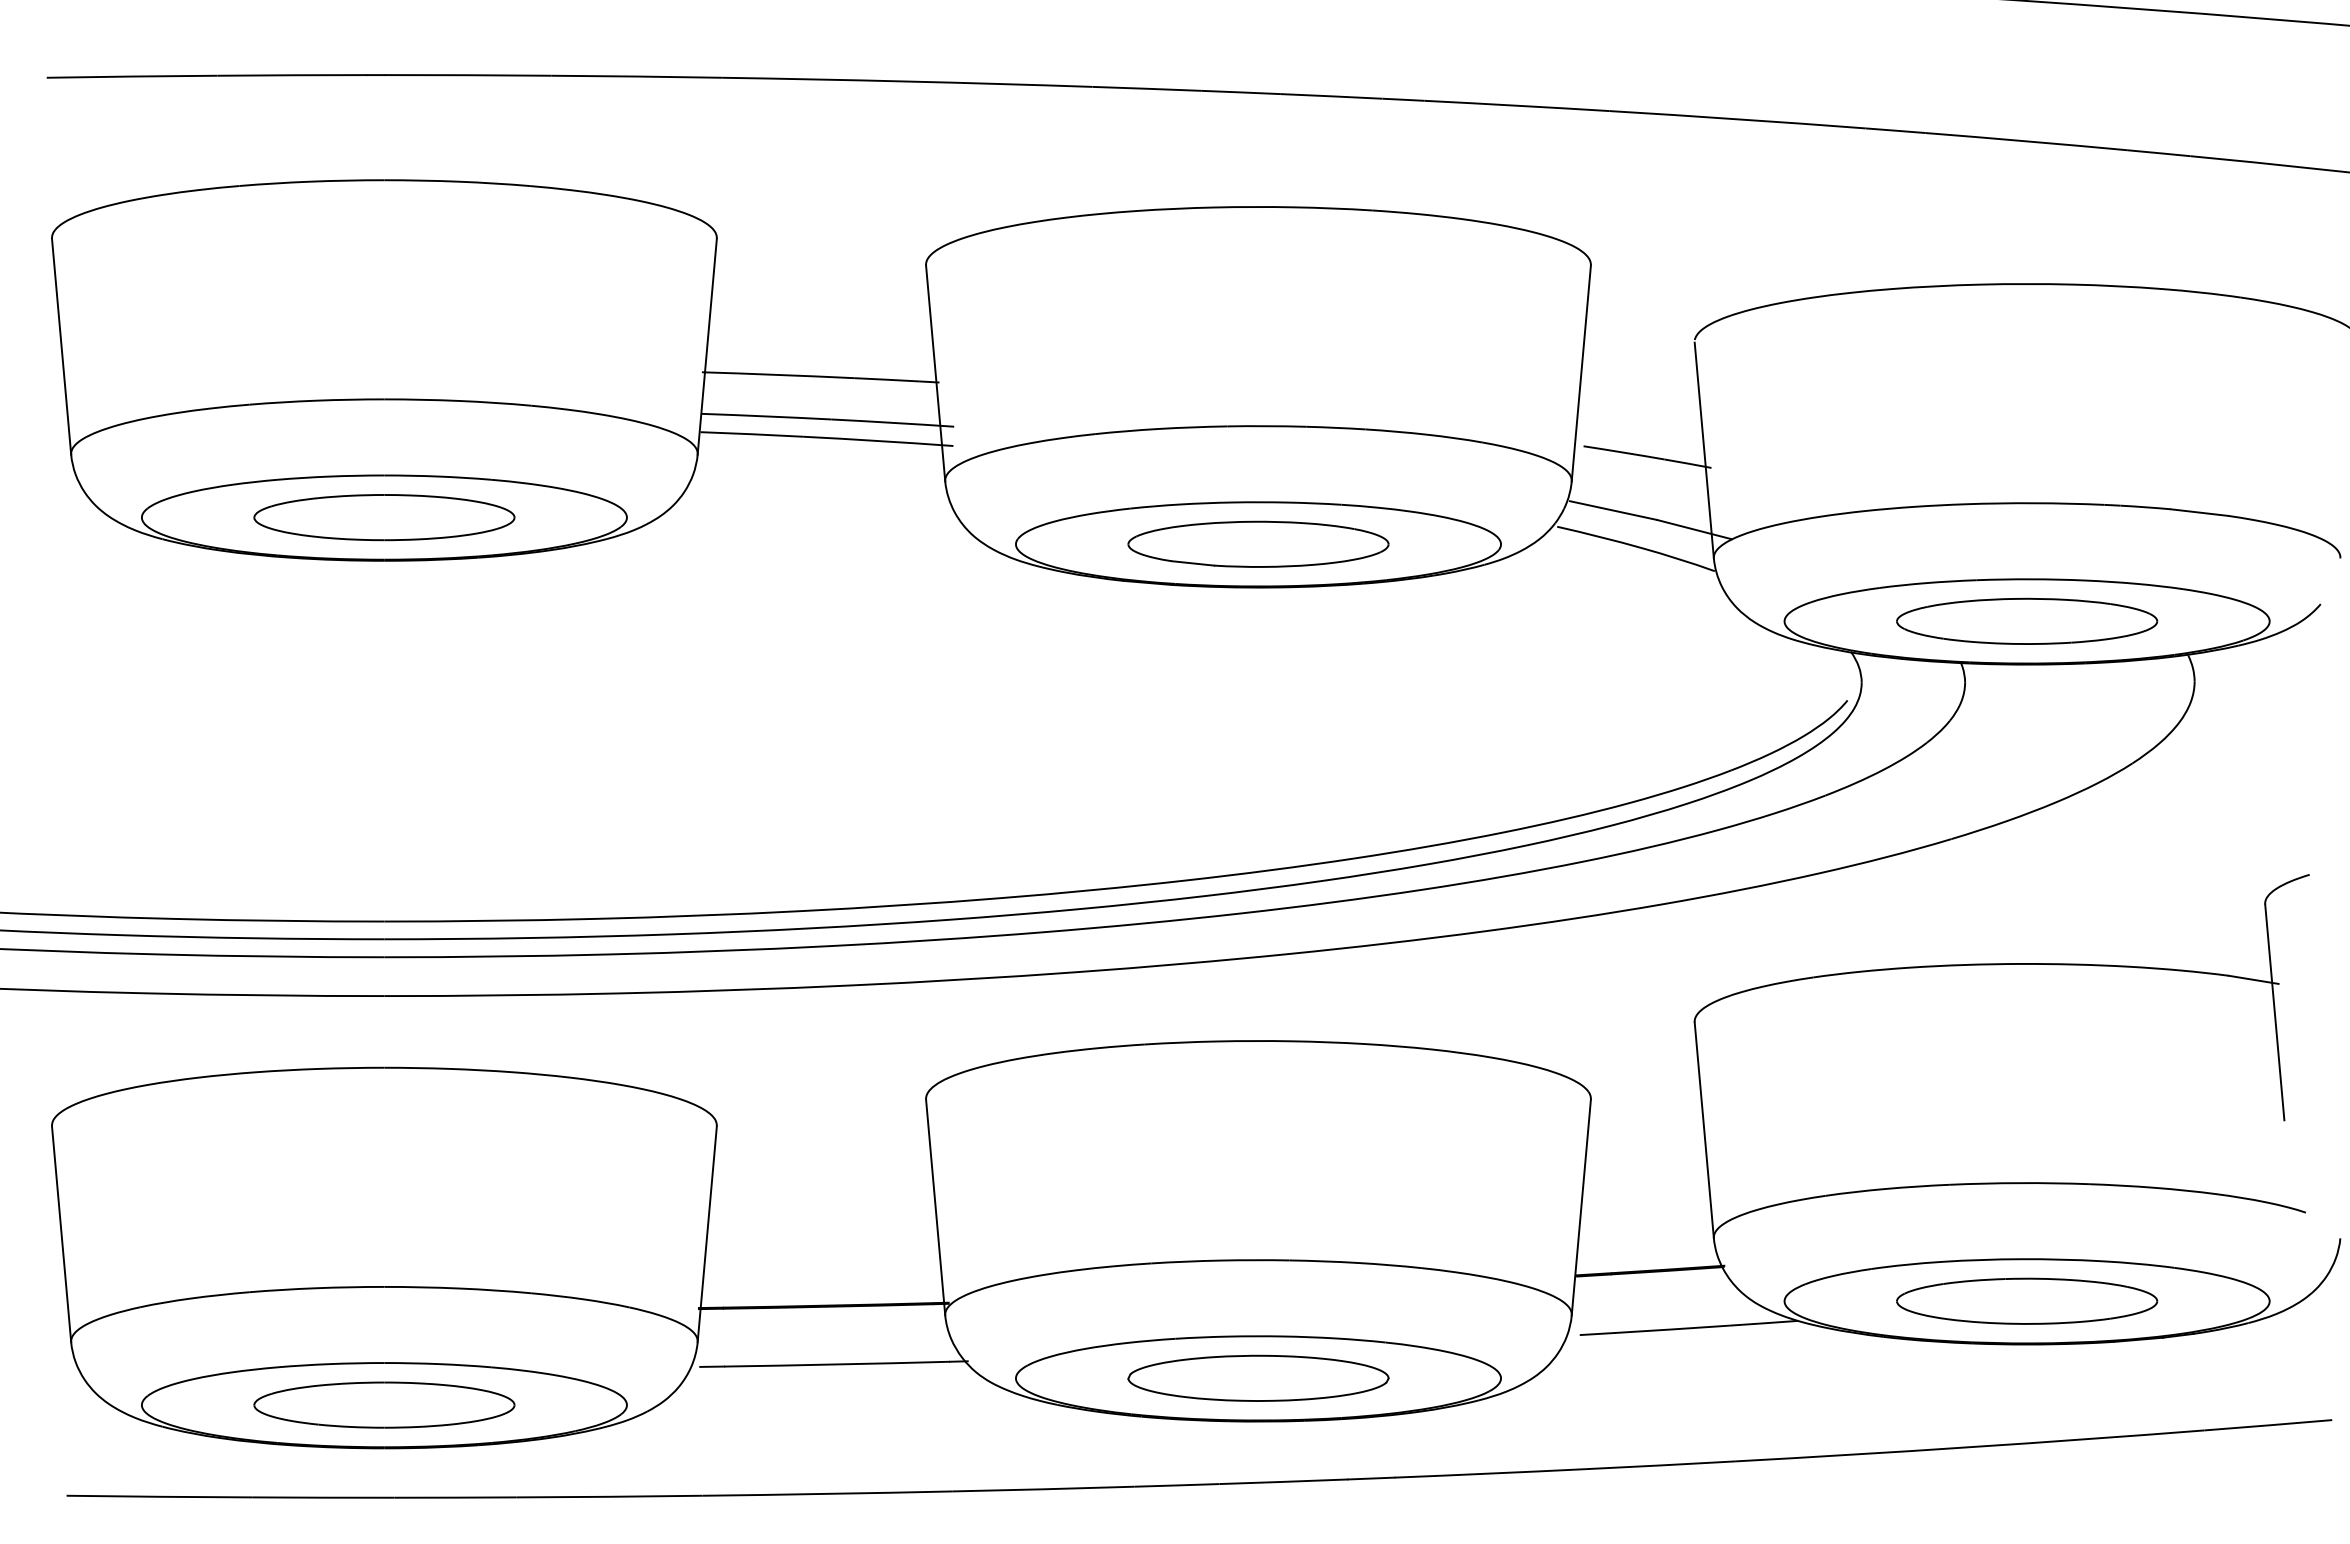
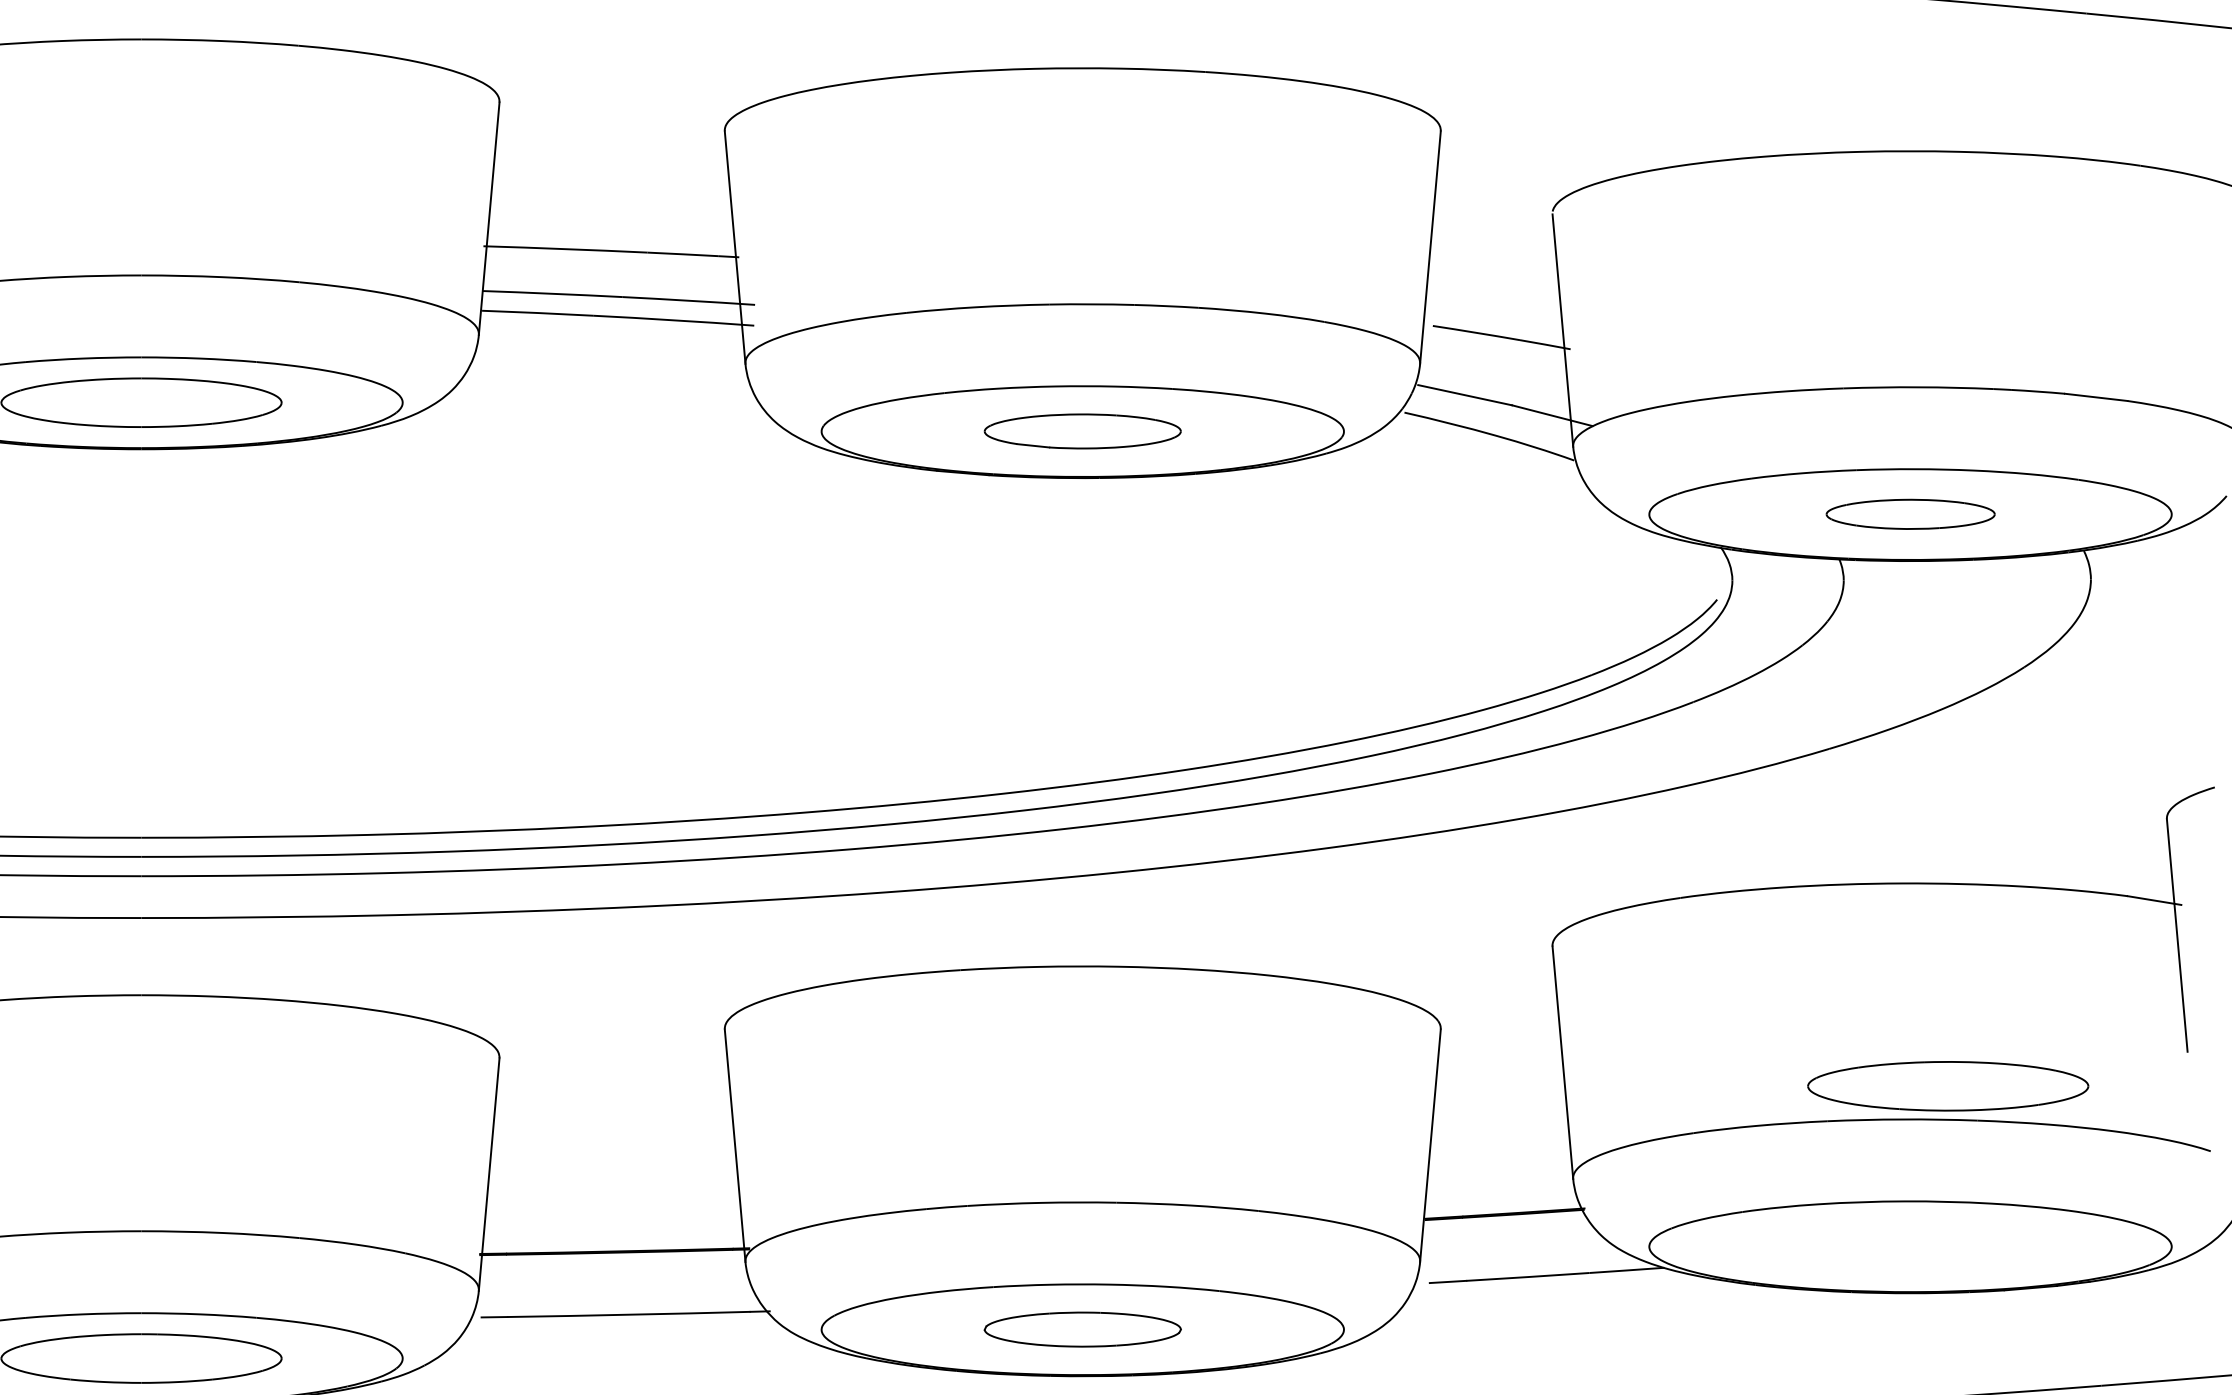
part: (1258, 543) -> (1082, 430), size x0.7
part: (2027, 620) -> (1910, 513), size x0.6
part: (2027, 1300) -> (1948, 1085), moved
part: (1258, 1377) -> (1082, 1328), size x0.7

